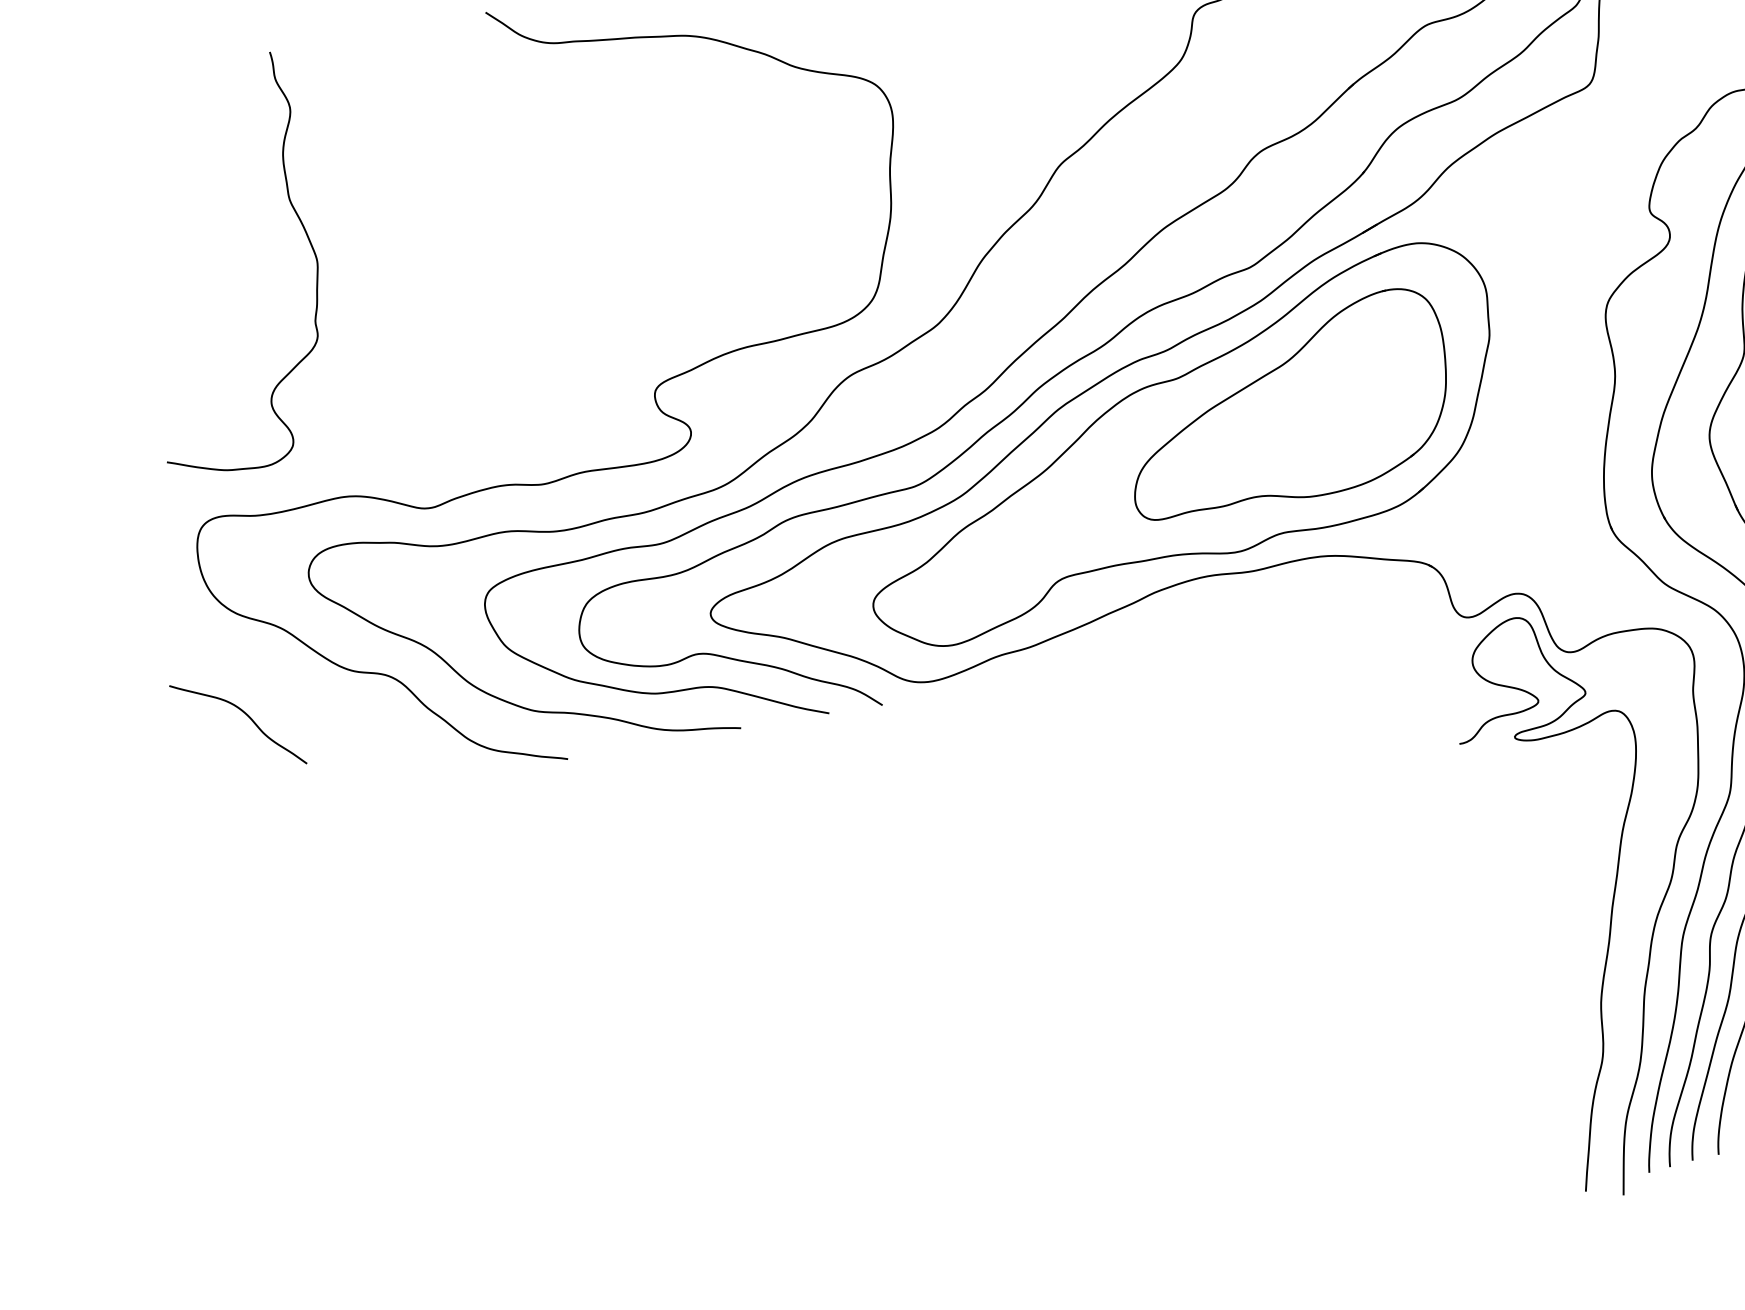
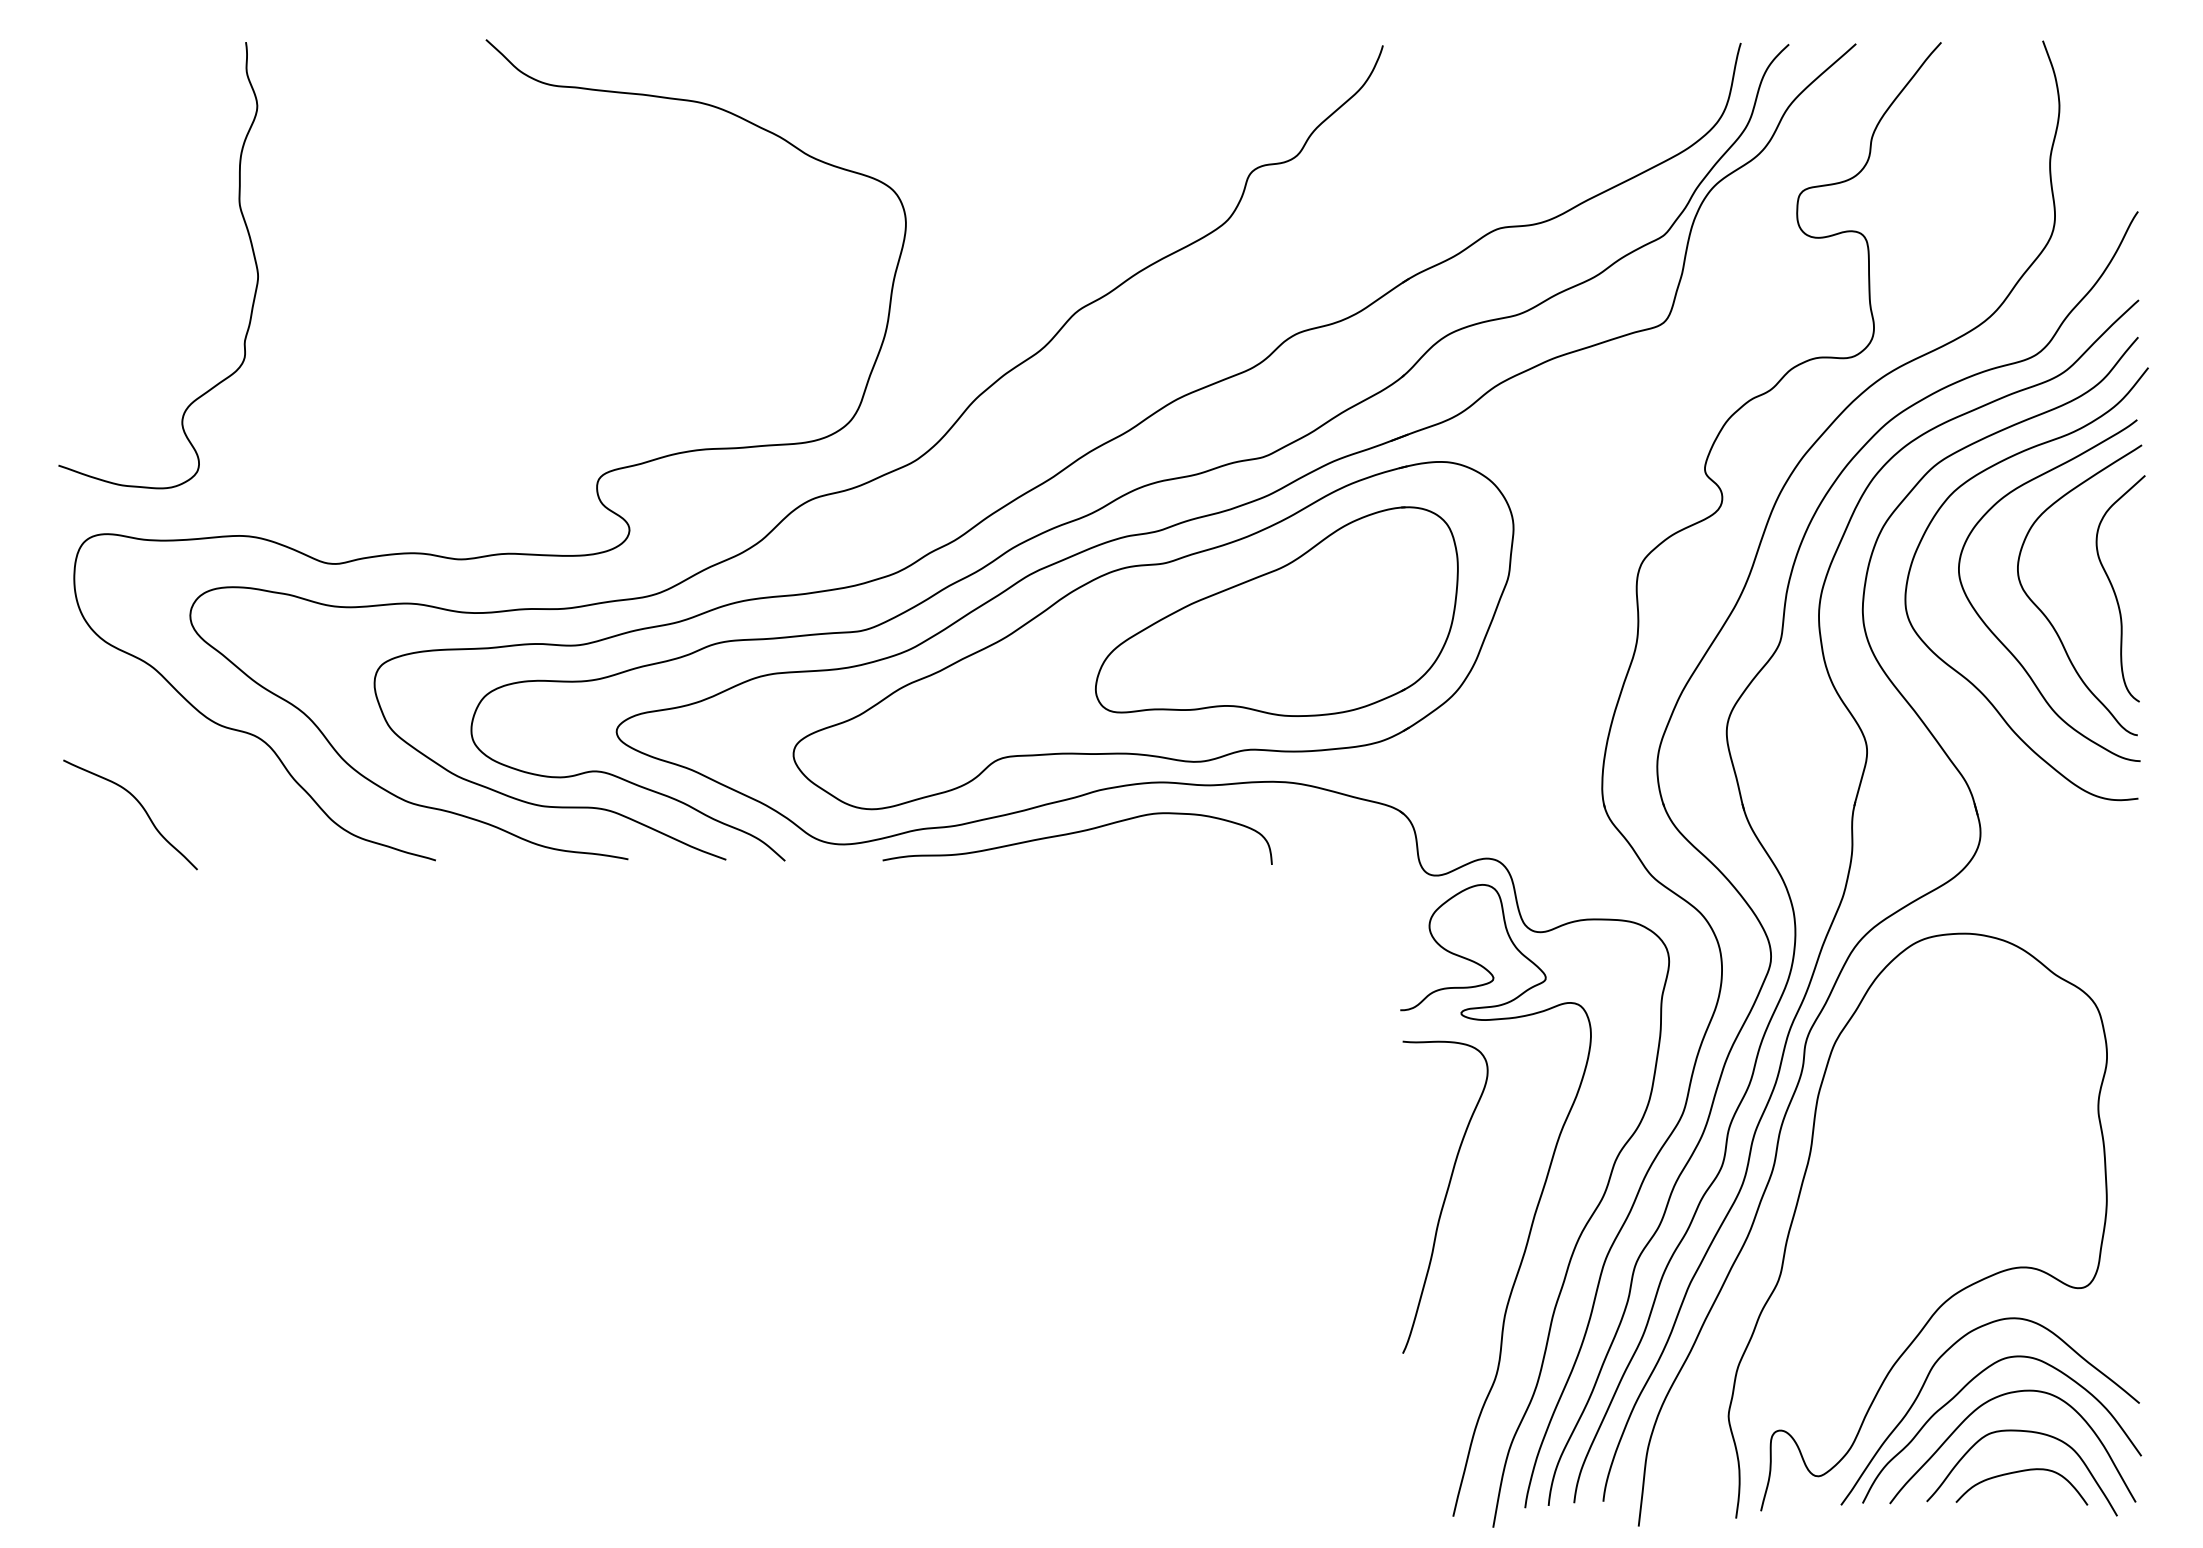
curve: (1141, 635) -> (1077, 833), added
curve: (246, 716) -> (141, 807), moved
curve: (1529, 904) -> (1445, 1196), added

